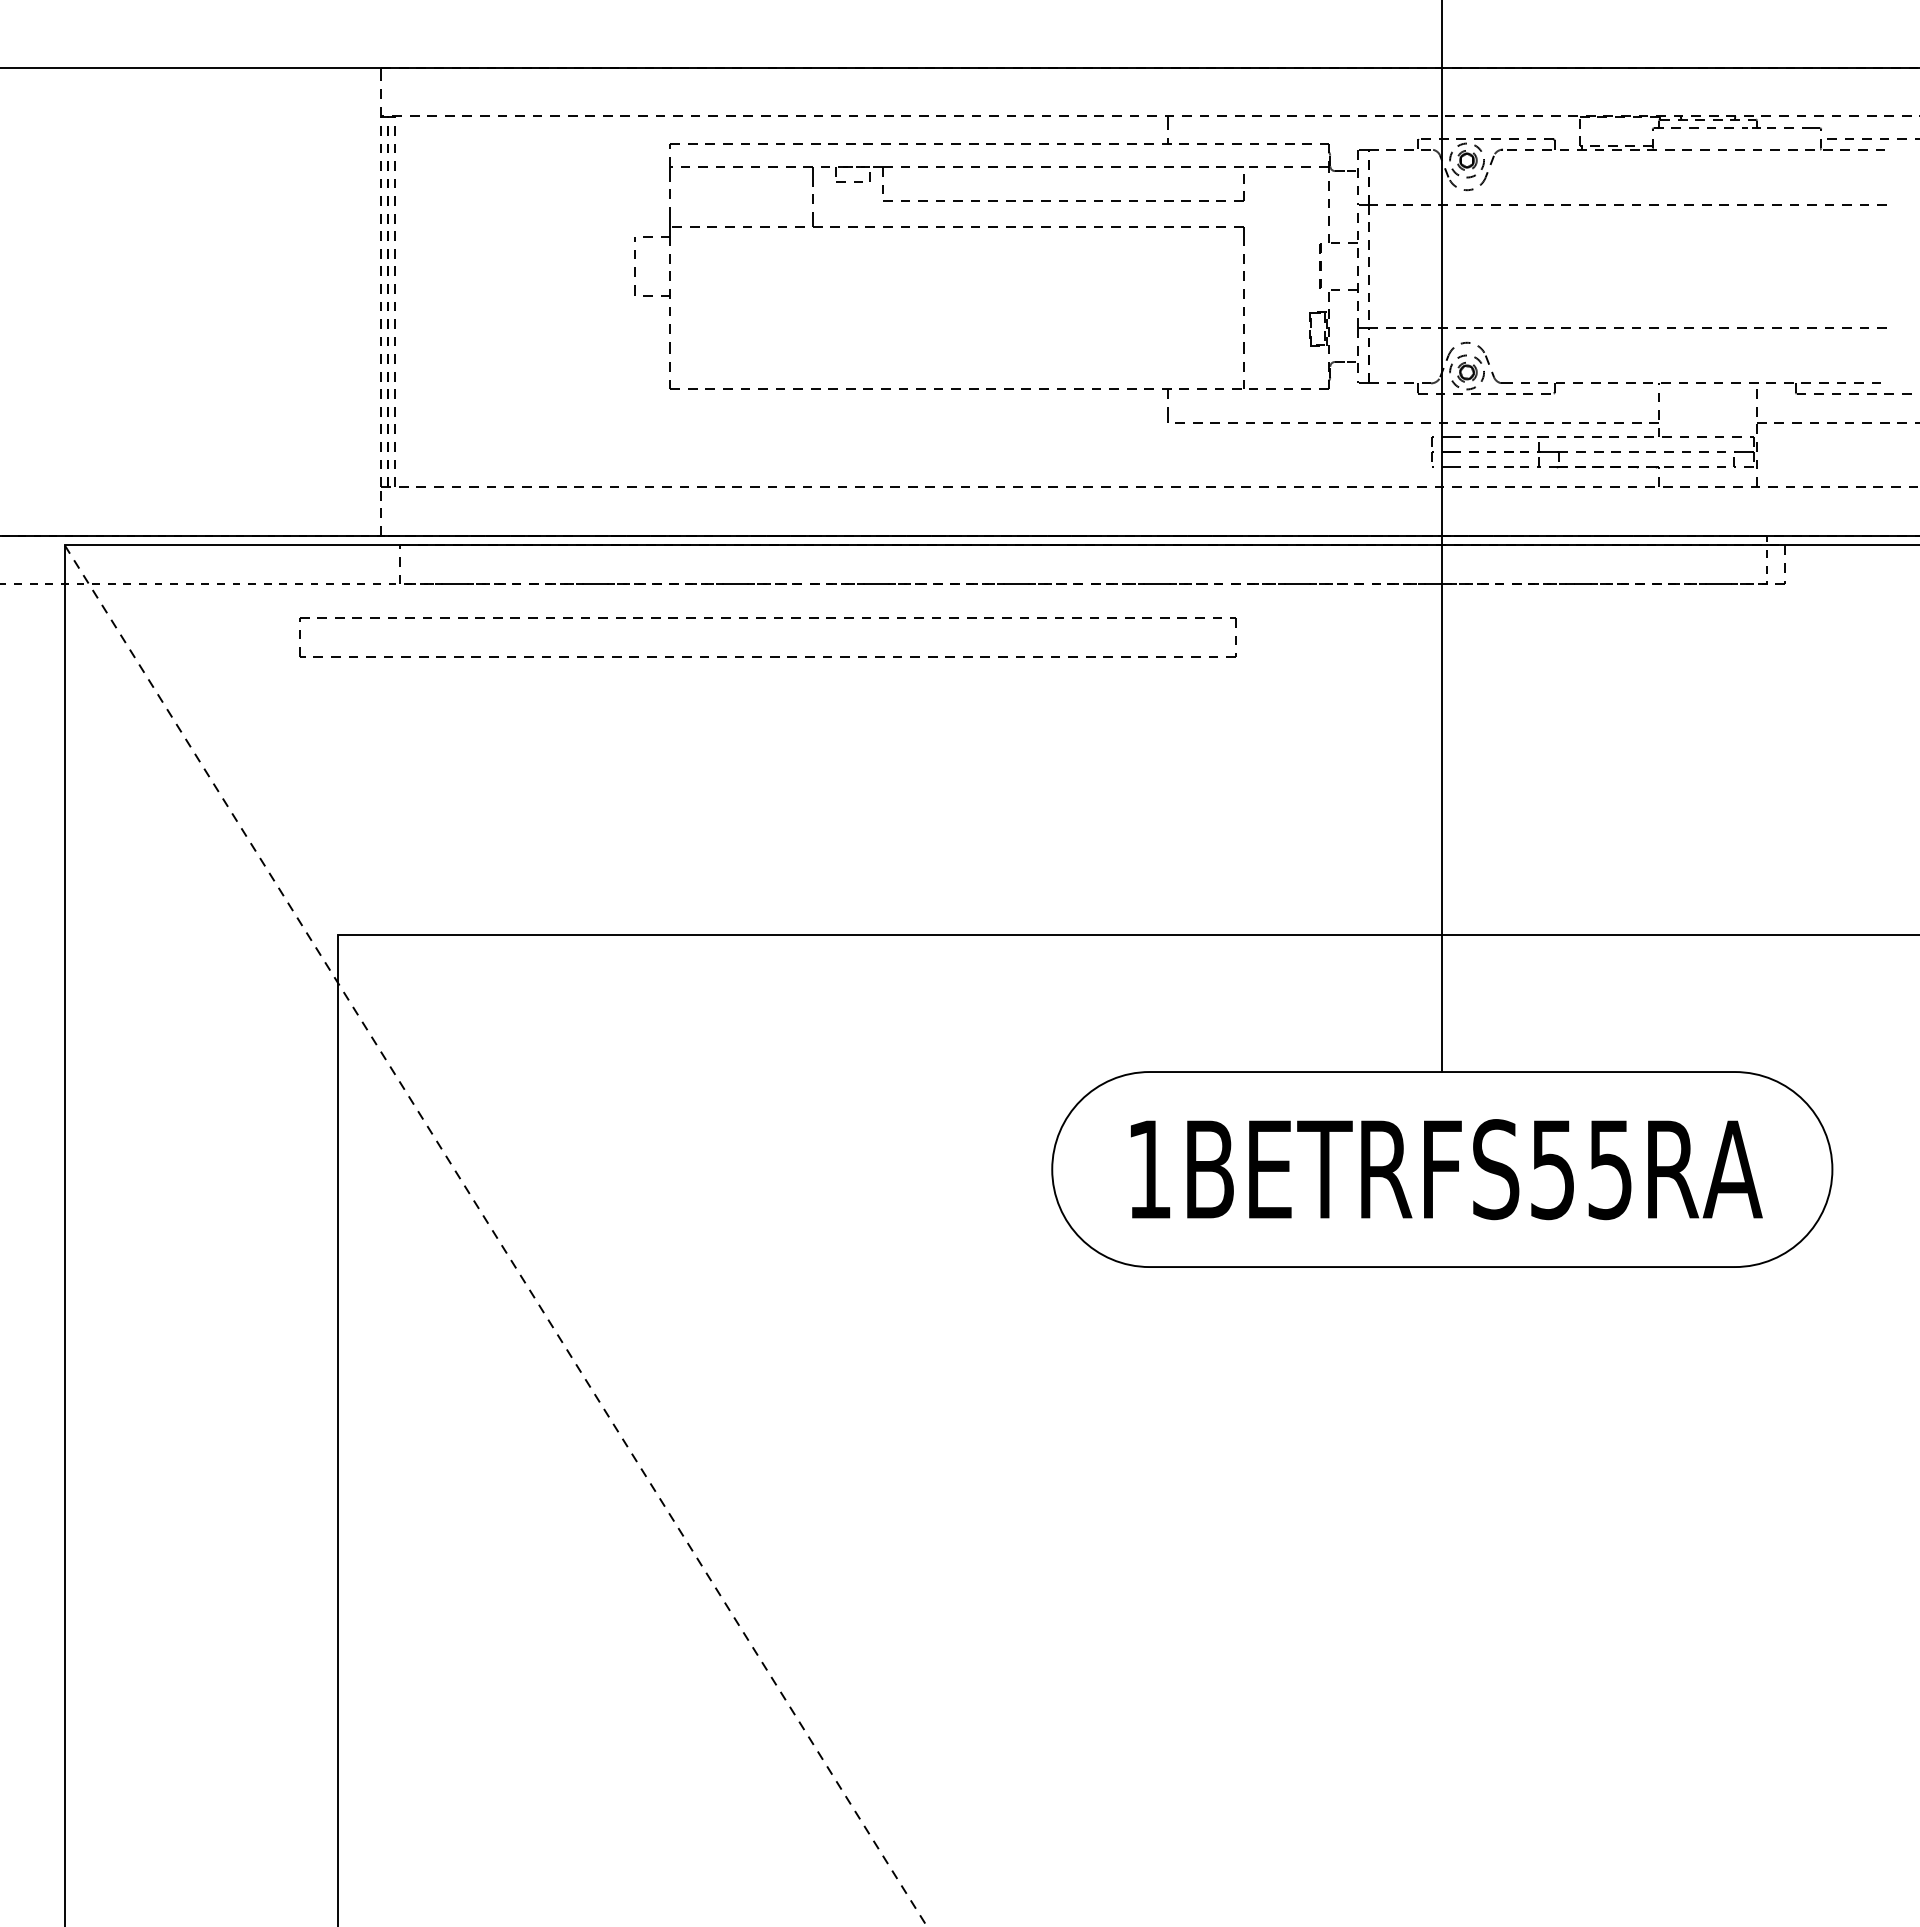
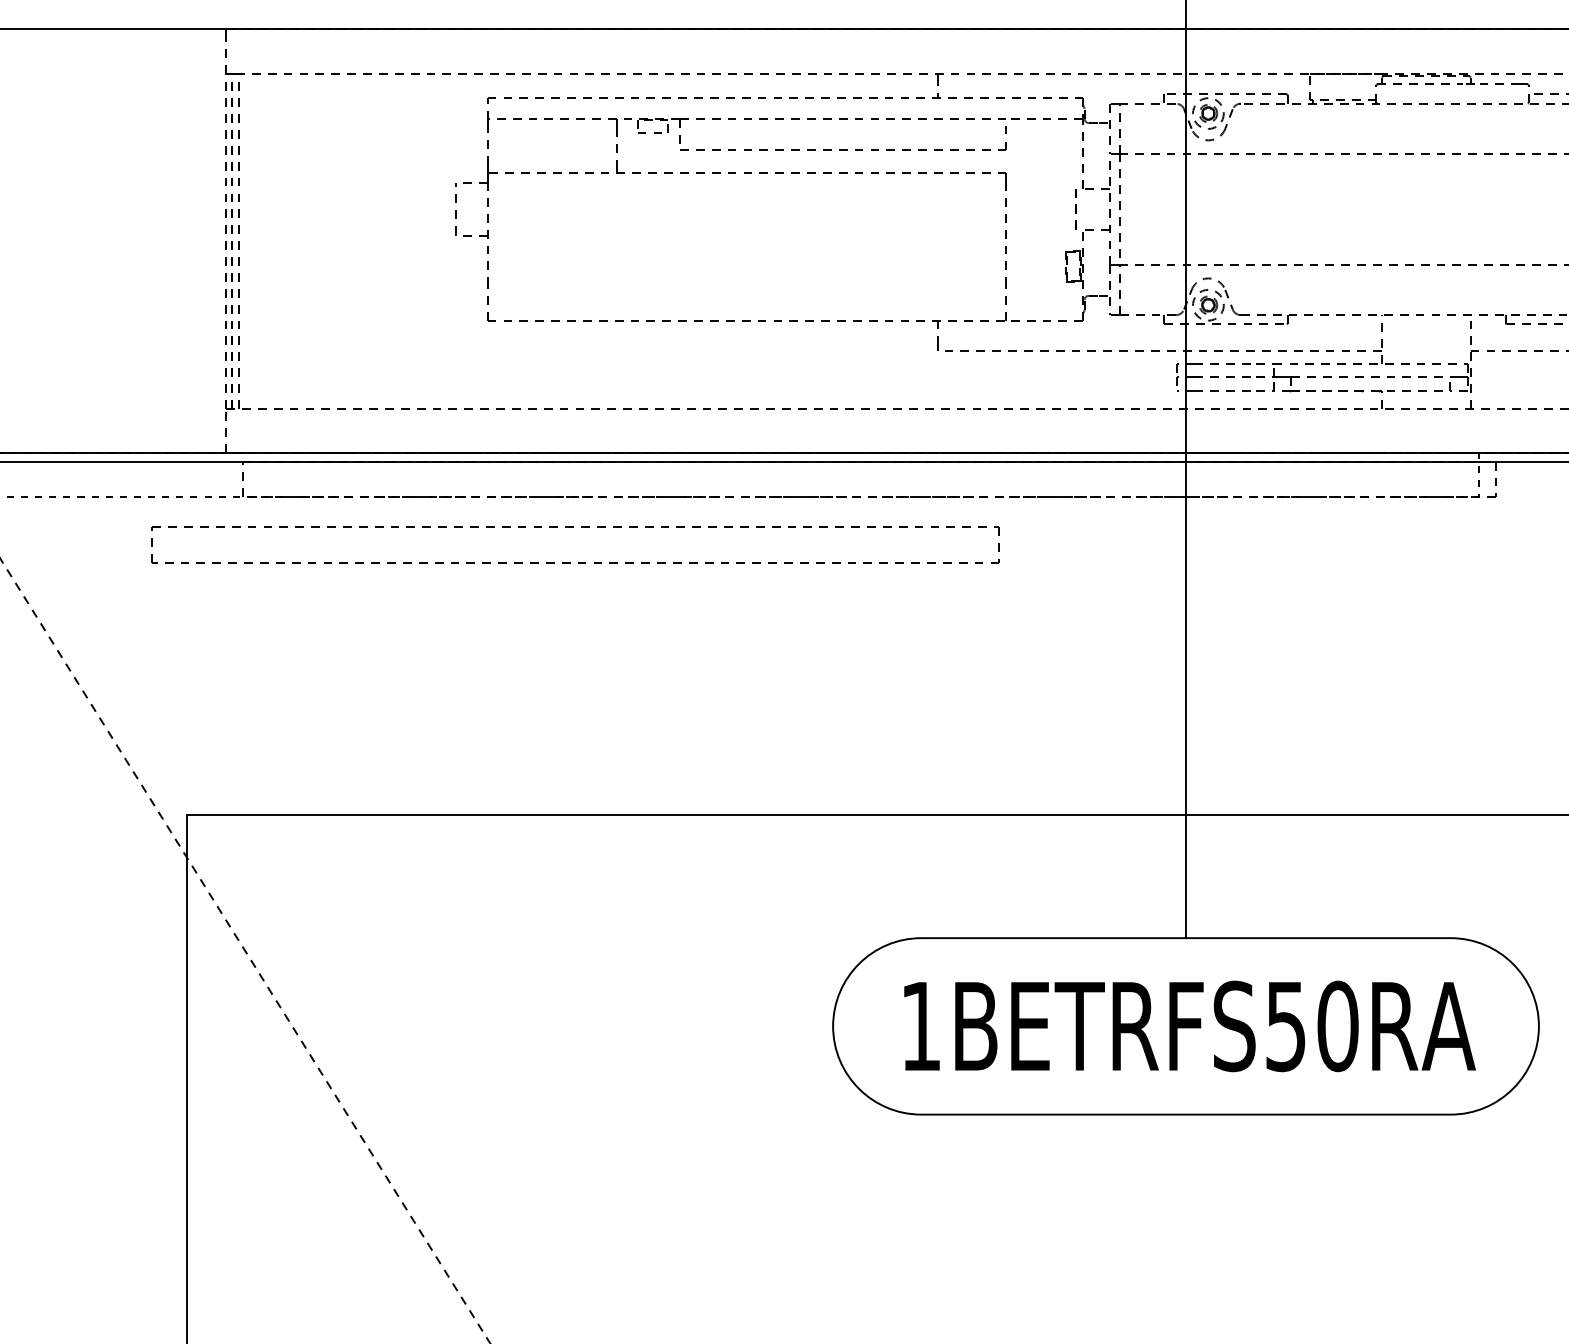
text: (1610, 1169) -> (1338, 1026), 1BETRFS55RA -> 1BETRFS50RA

